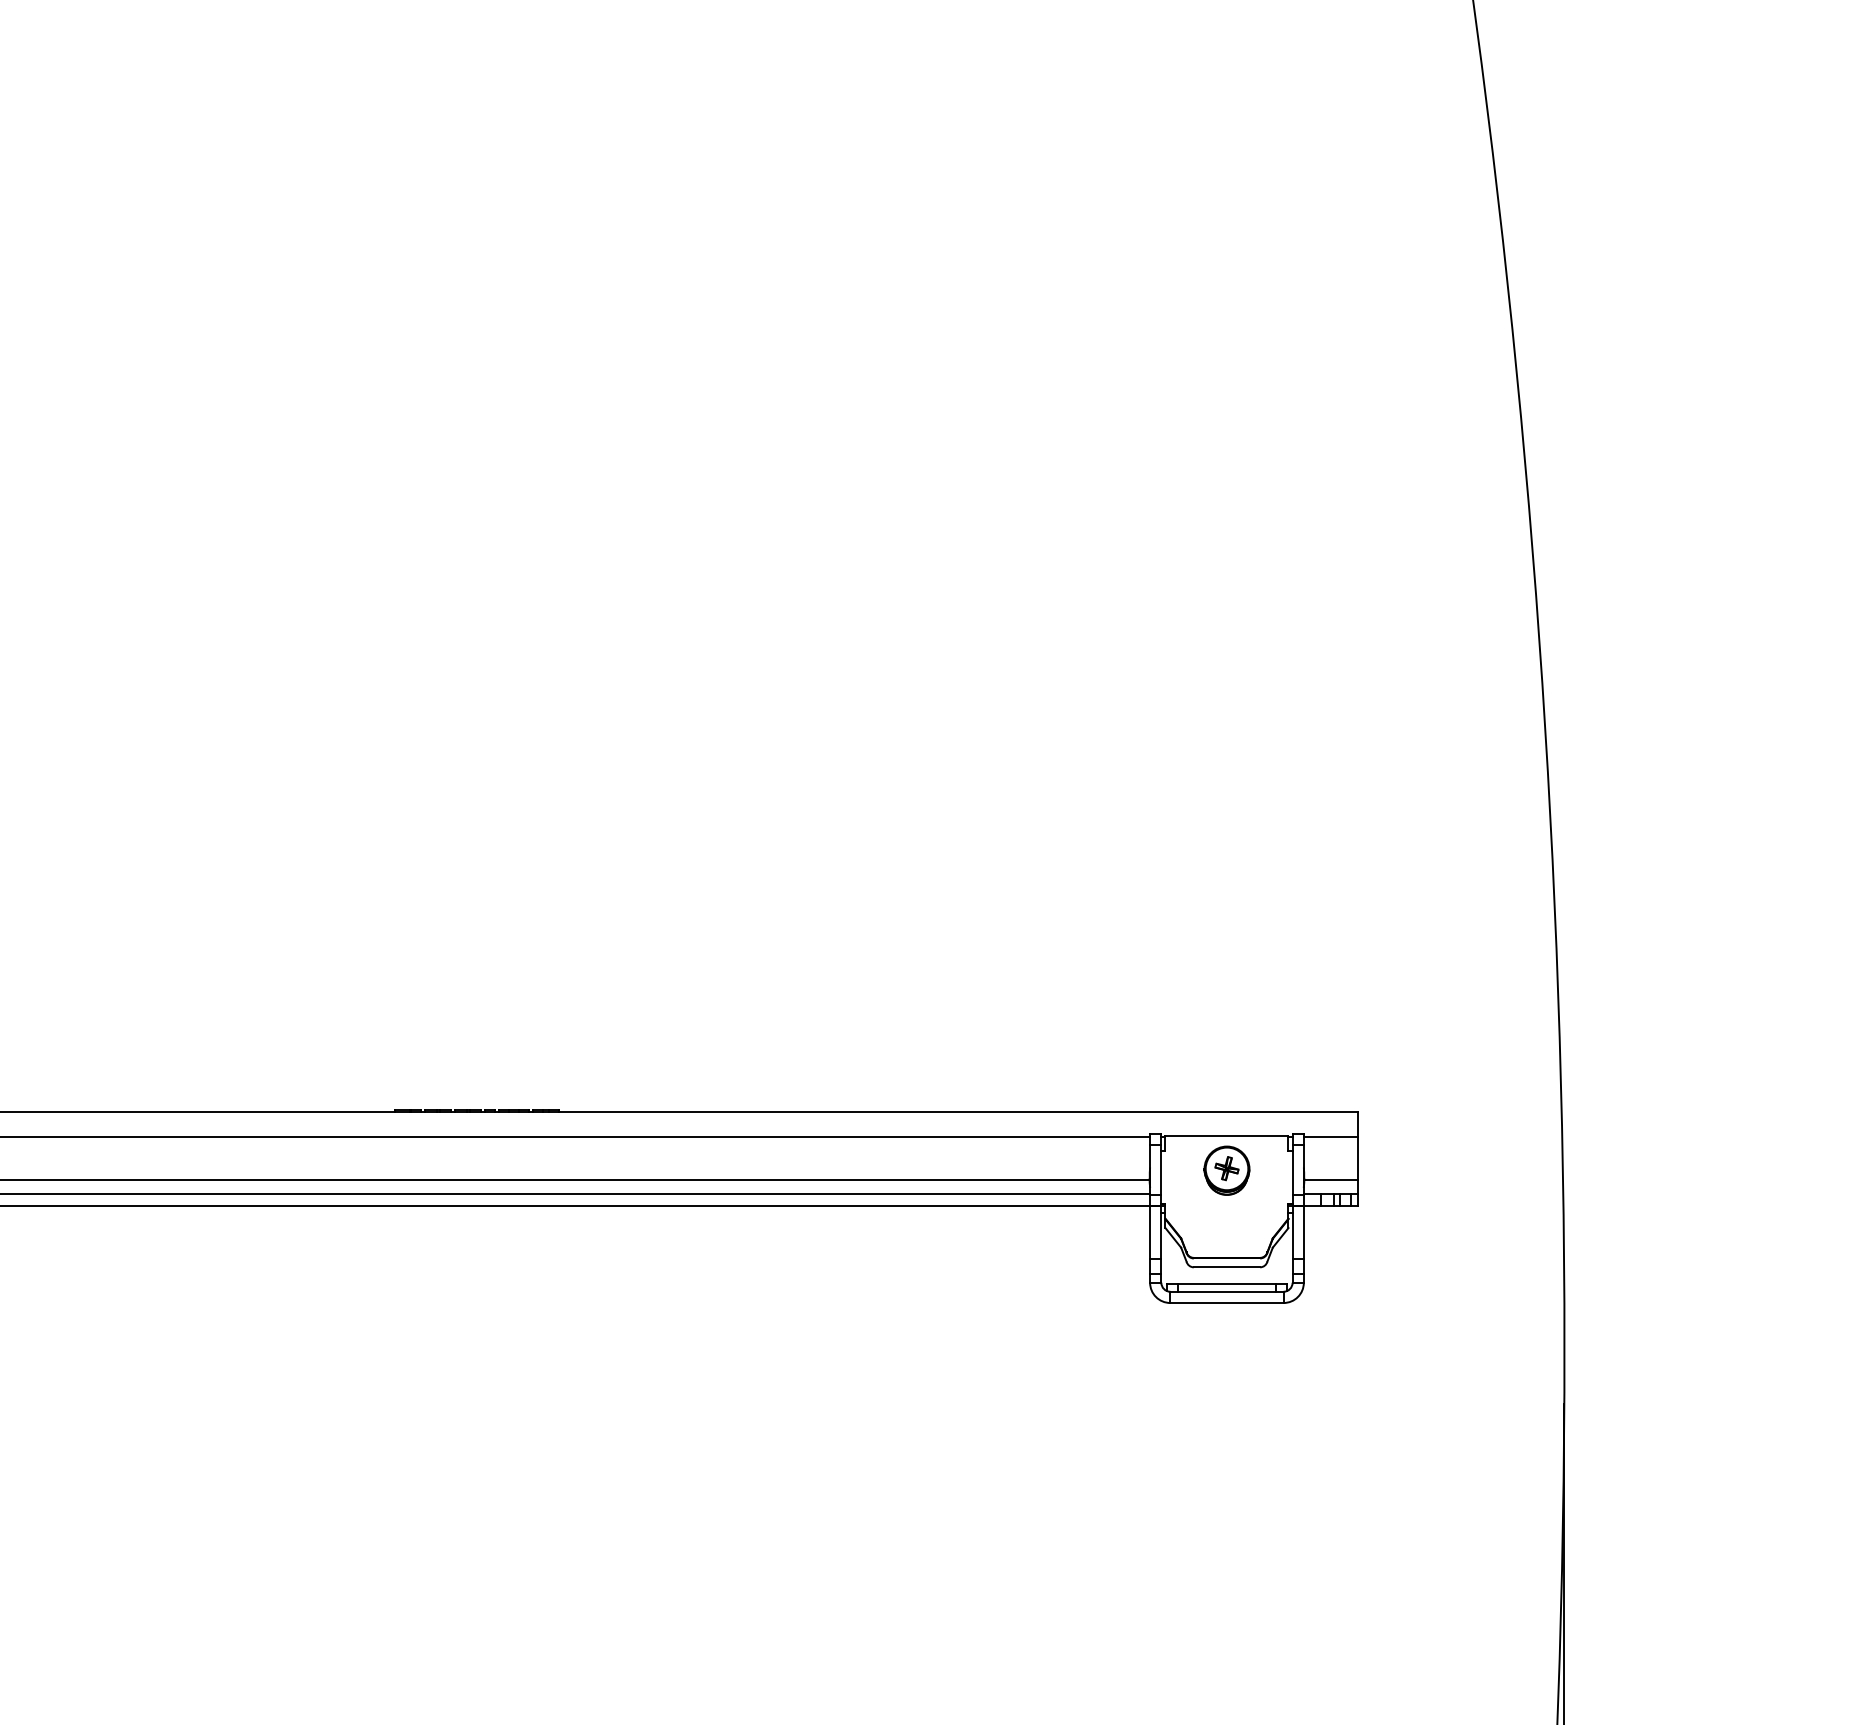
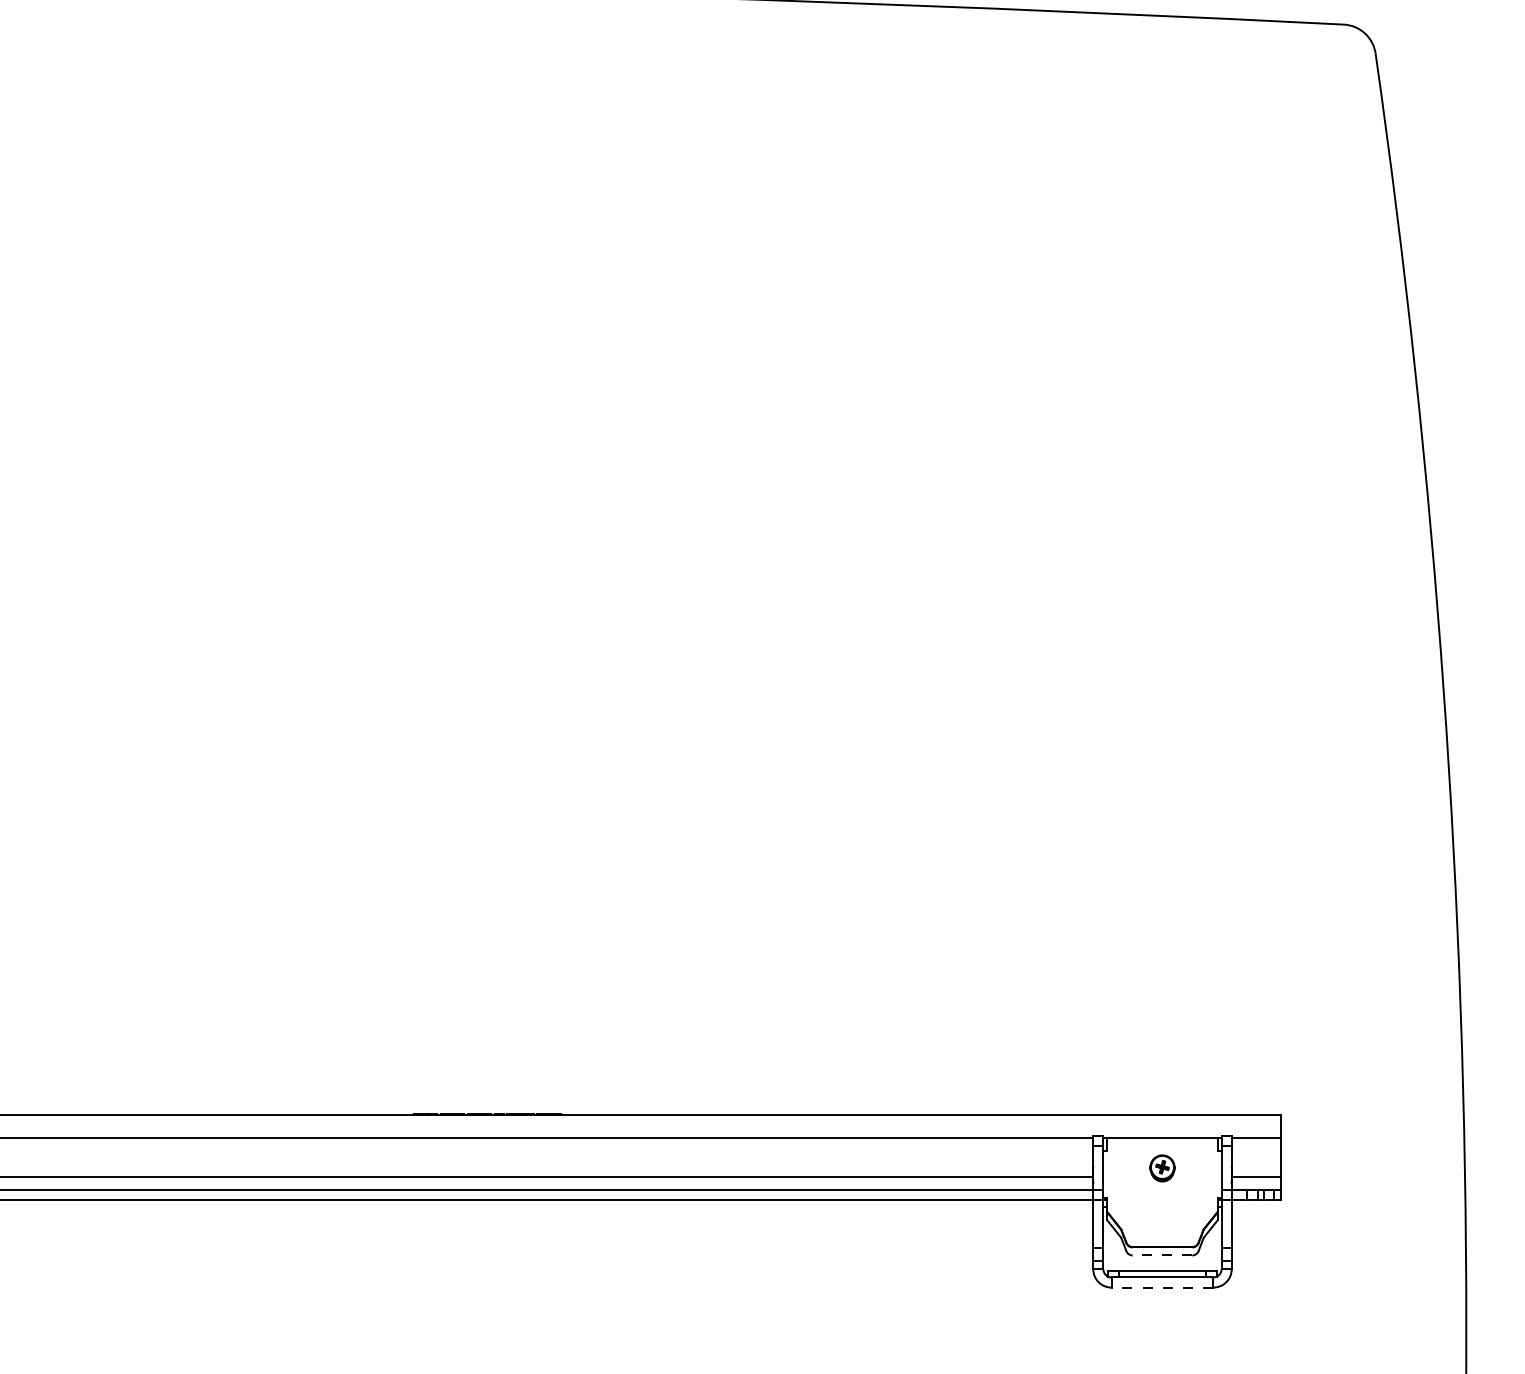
part: (1226, 1170) -> (1162, 1168), size x0.6
line: (1226, 1267) -> (1162, 1255), solid -> dashed
line: (1226, 1303) -> (1162, 1288), solid -> dashed

